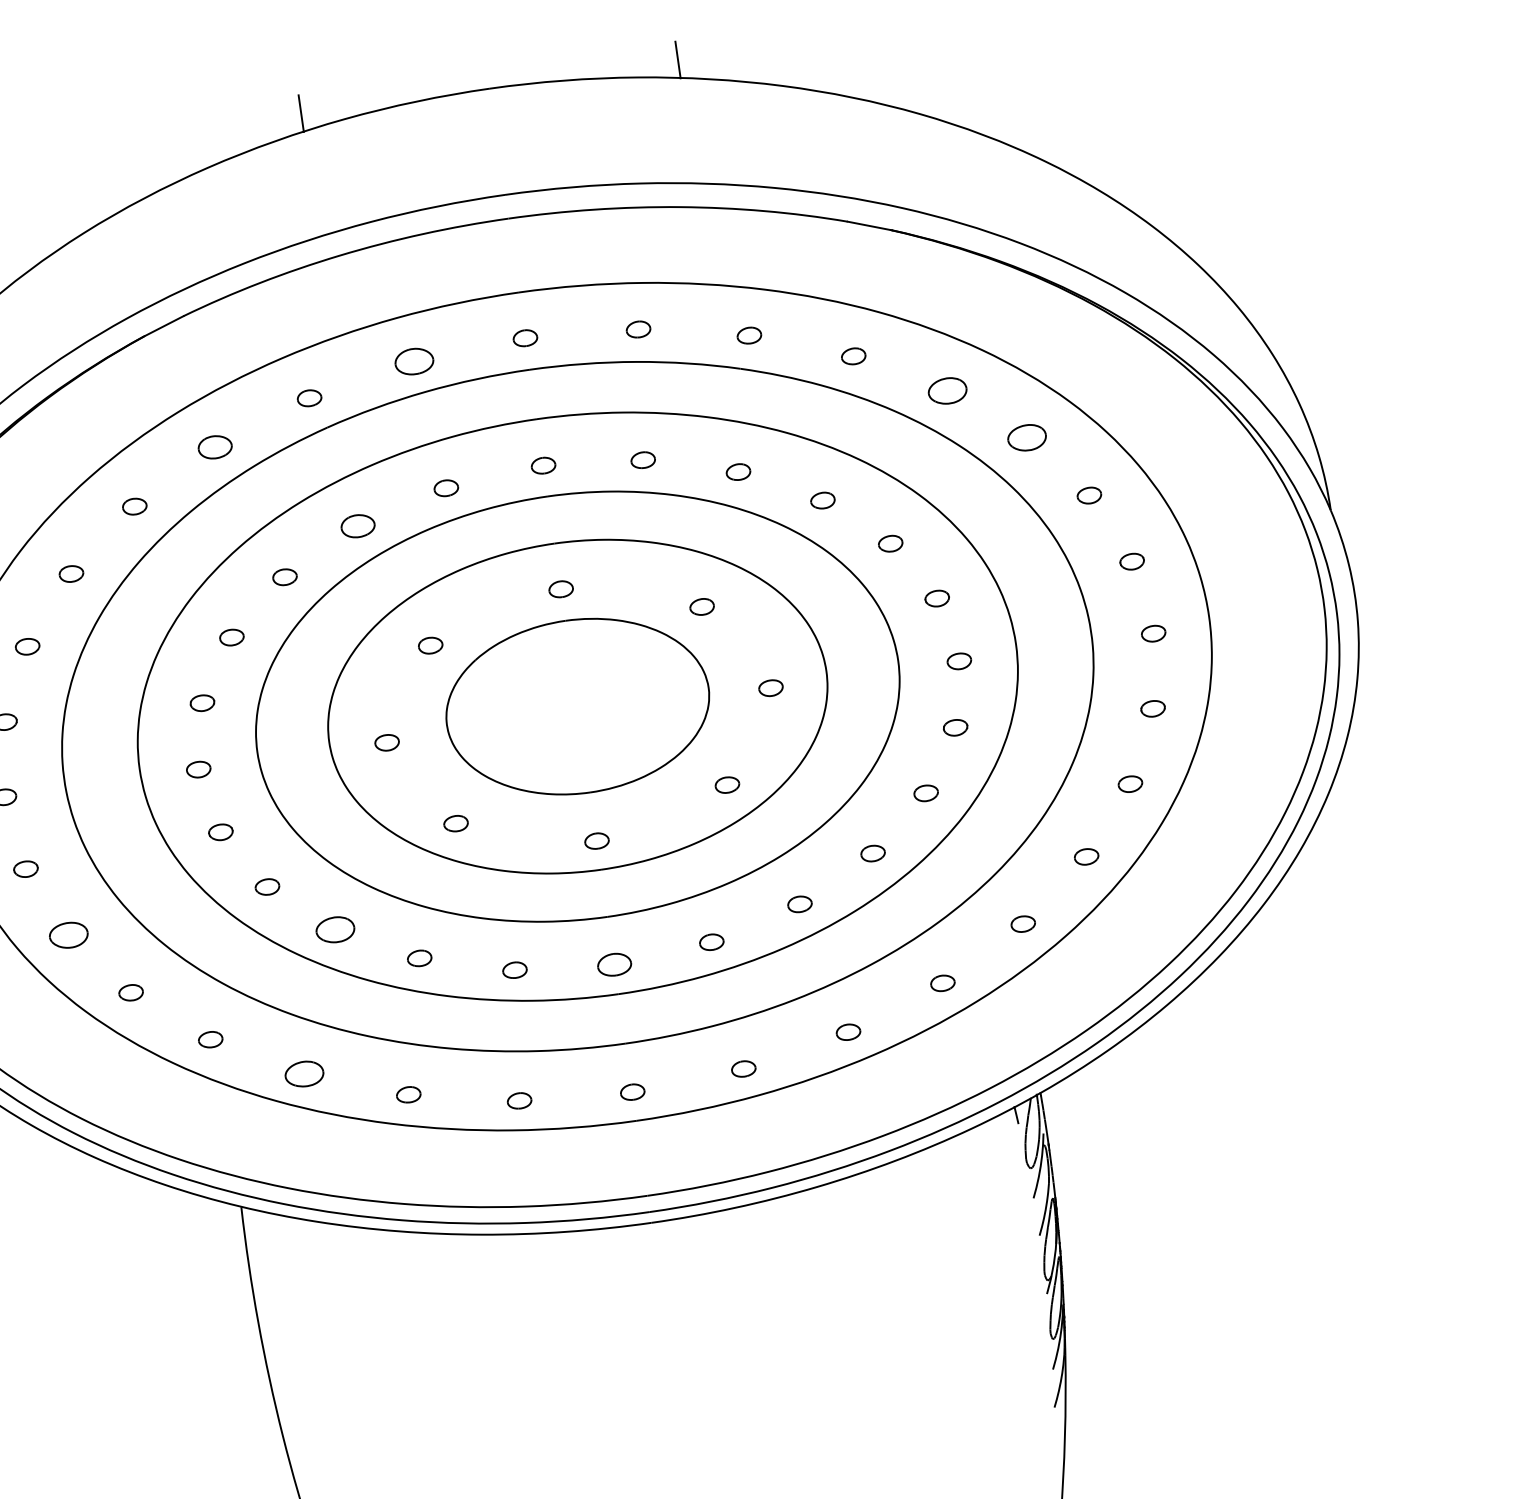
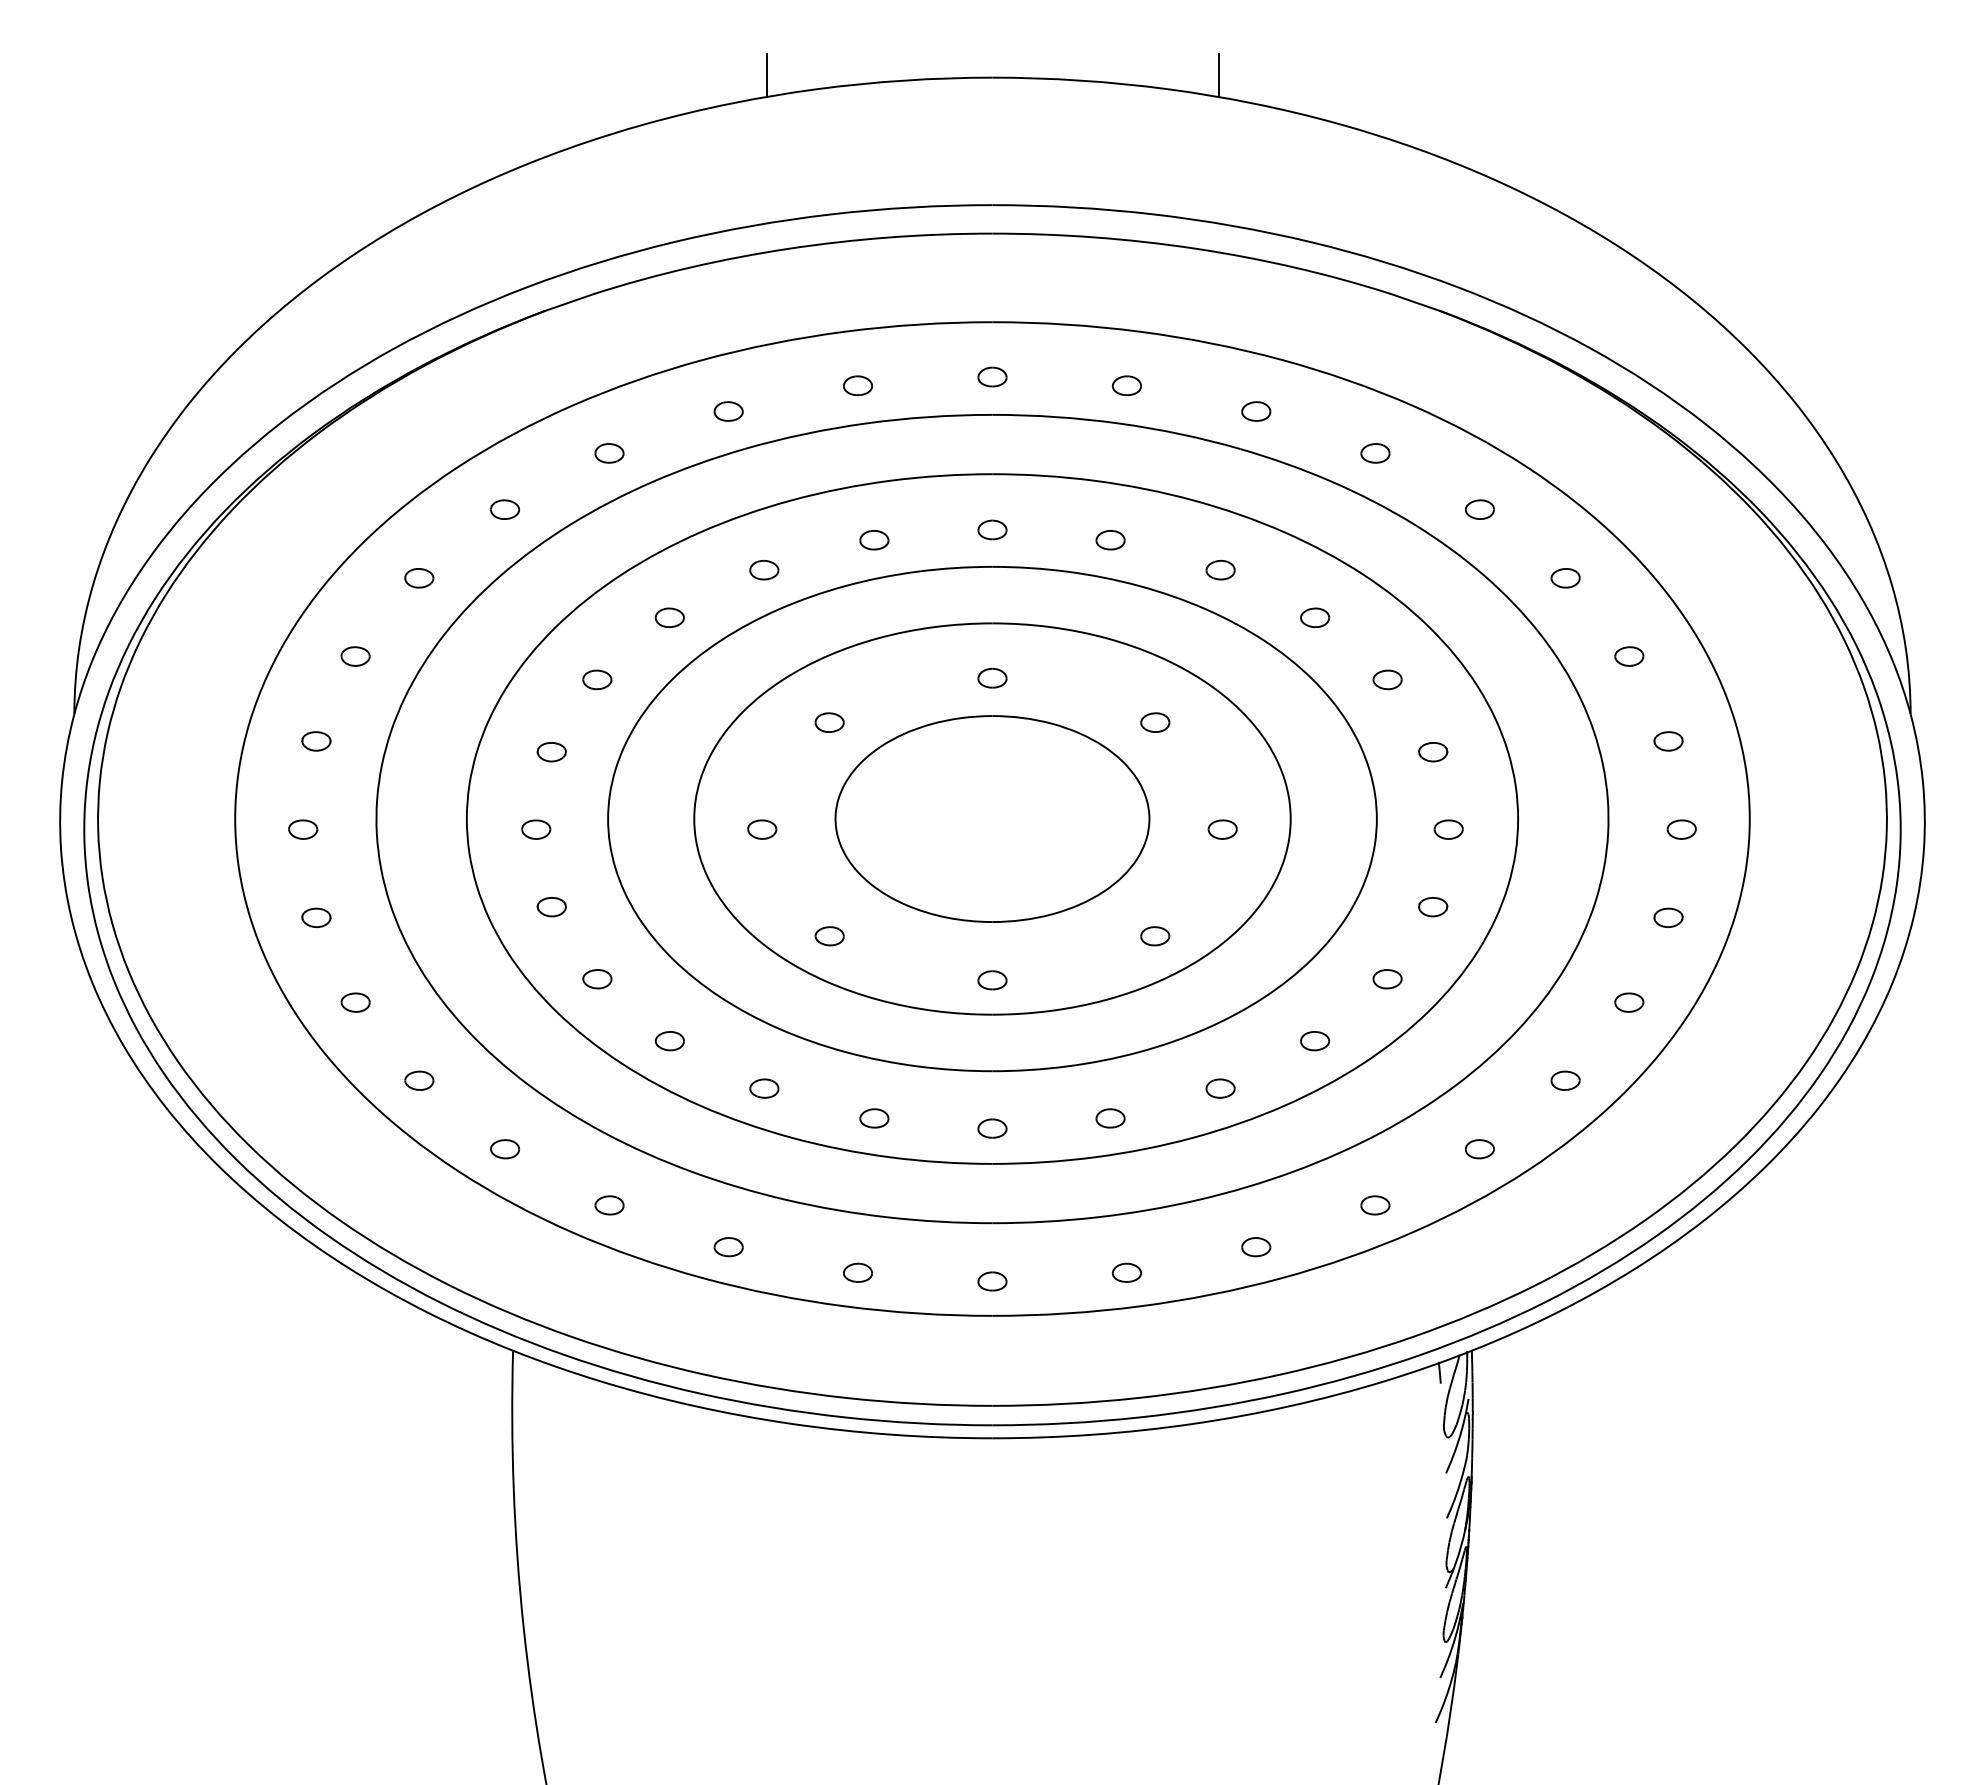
part: (413, 361) -> (857, 385), size x0.62
part: (947, 390) -> (1479, 509), size x0.62
part: (1026, 438) -> (1565, 578), size x0.62
part: (215, 447) -> (609, 453), size x0.71
part: (358, 526) -> (764, 570), size x0.71
part: (334, 930) -> (669, 1041), size x0.62
part: (68, 935) -> (355, 1002), size x0.62
part: (614, 964) -> (992, 1128), size x0.71
part: (304, 1074) -> (609, 1205), size x0.62

